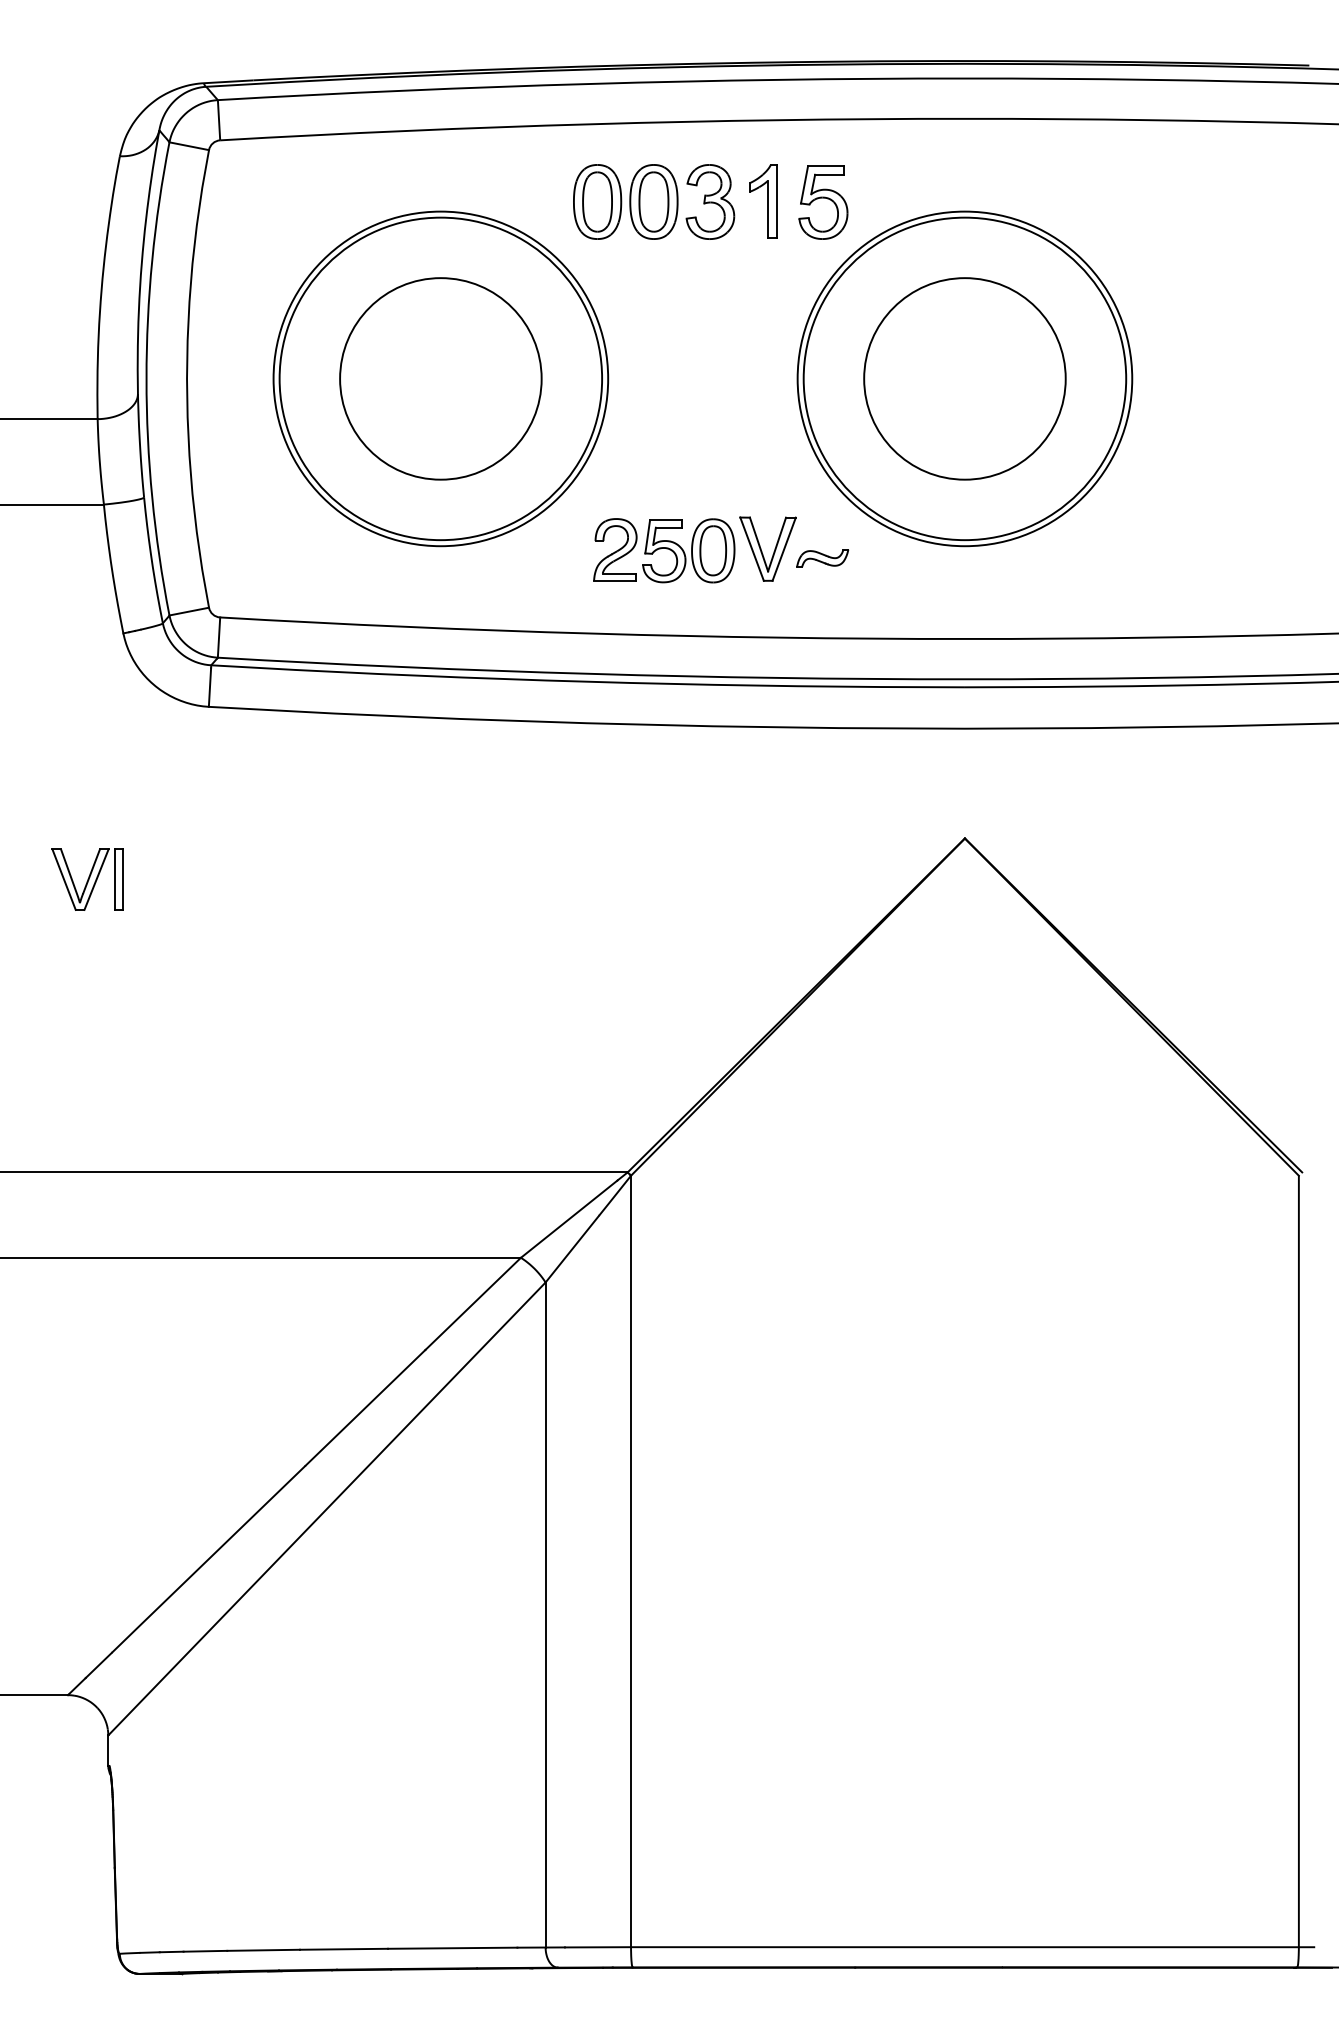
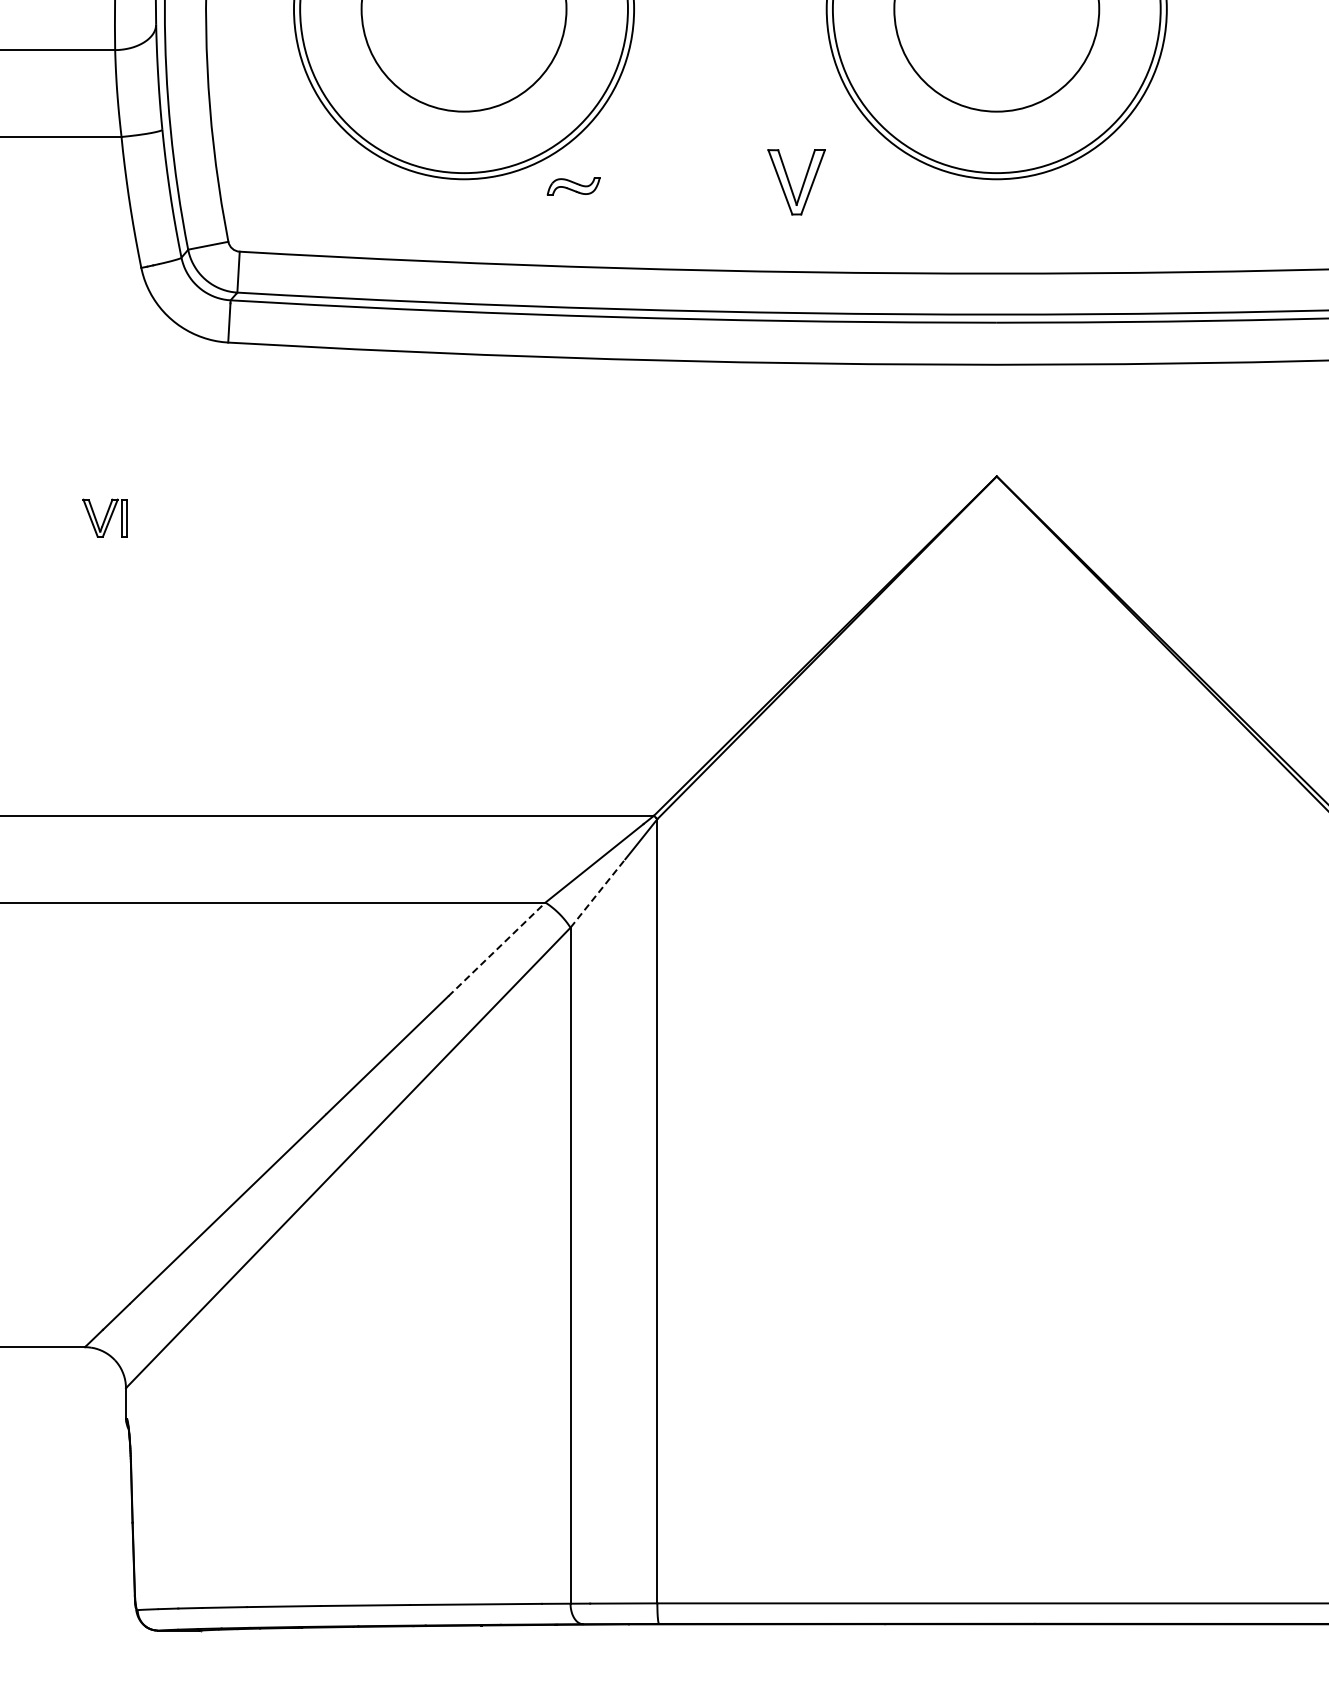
part: (664, 550) -> (691, 183), removed
part: (822, 558) -> (573, 186), moved
part: (87, 879) -> (104, 518), size x0.6
line: (572, 1249) -> (597, 894), solid -> dashed
line: (473, 1303) -> (497, 949), solid -> dashed

